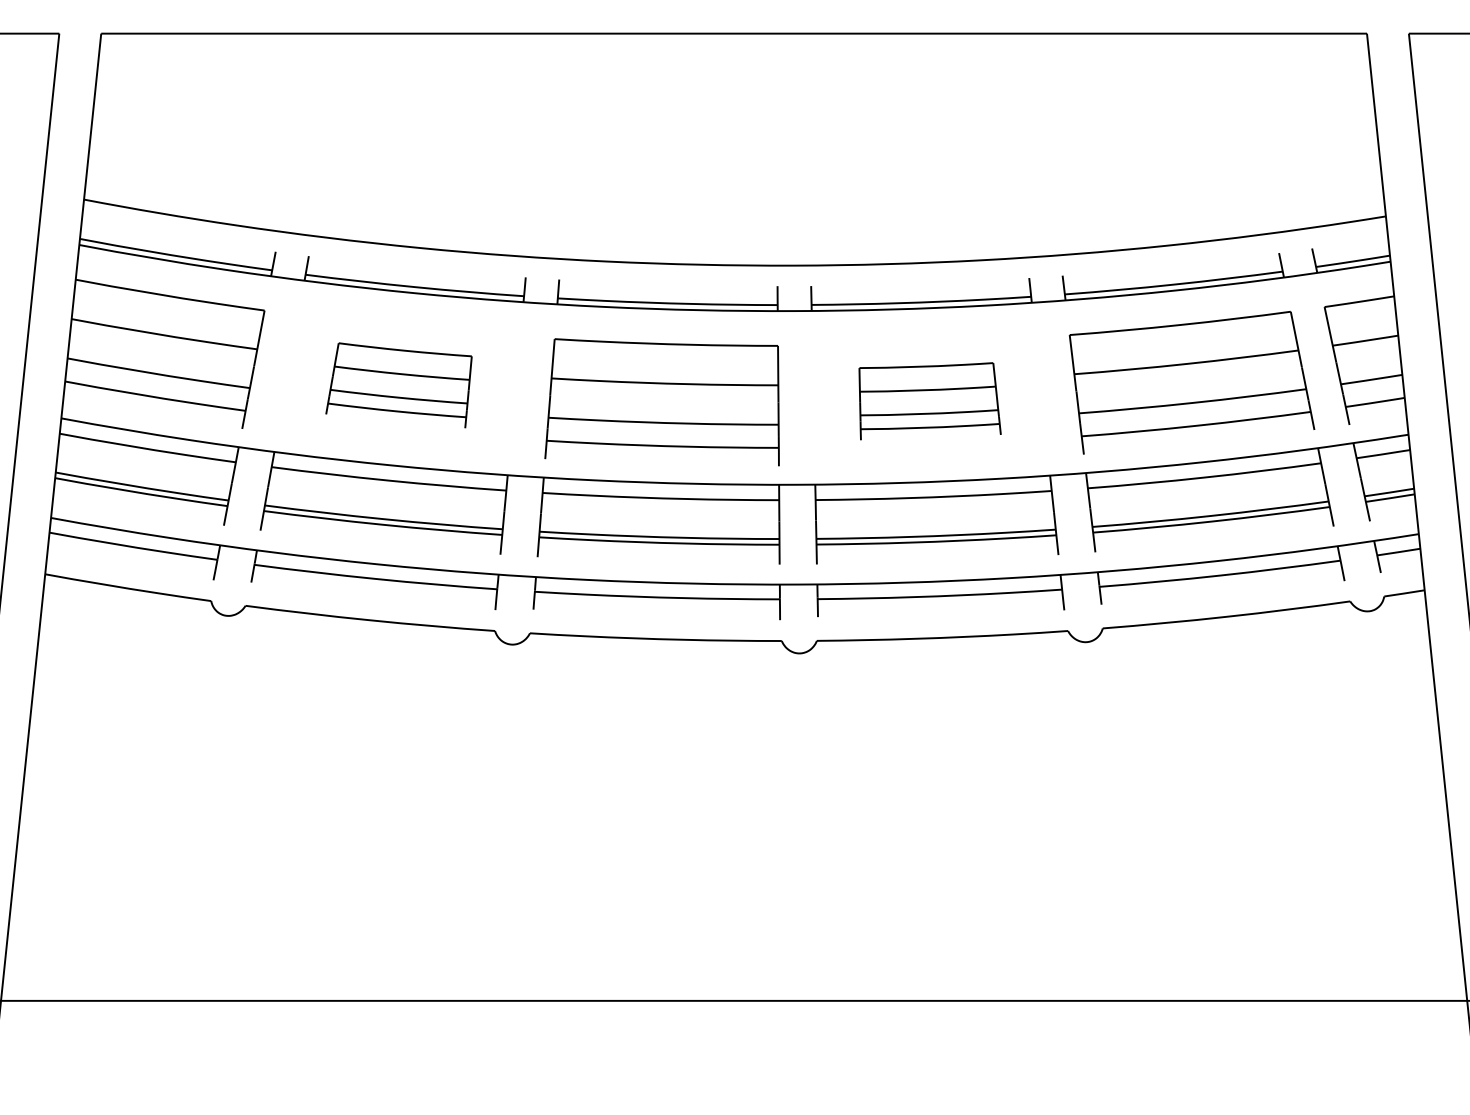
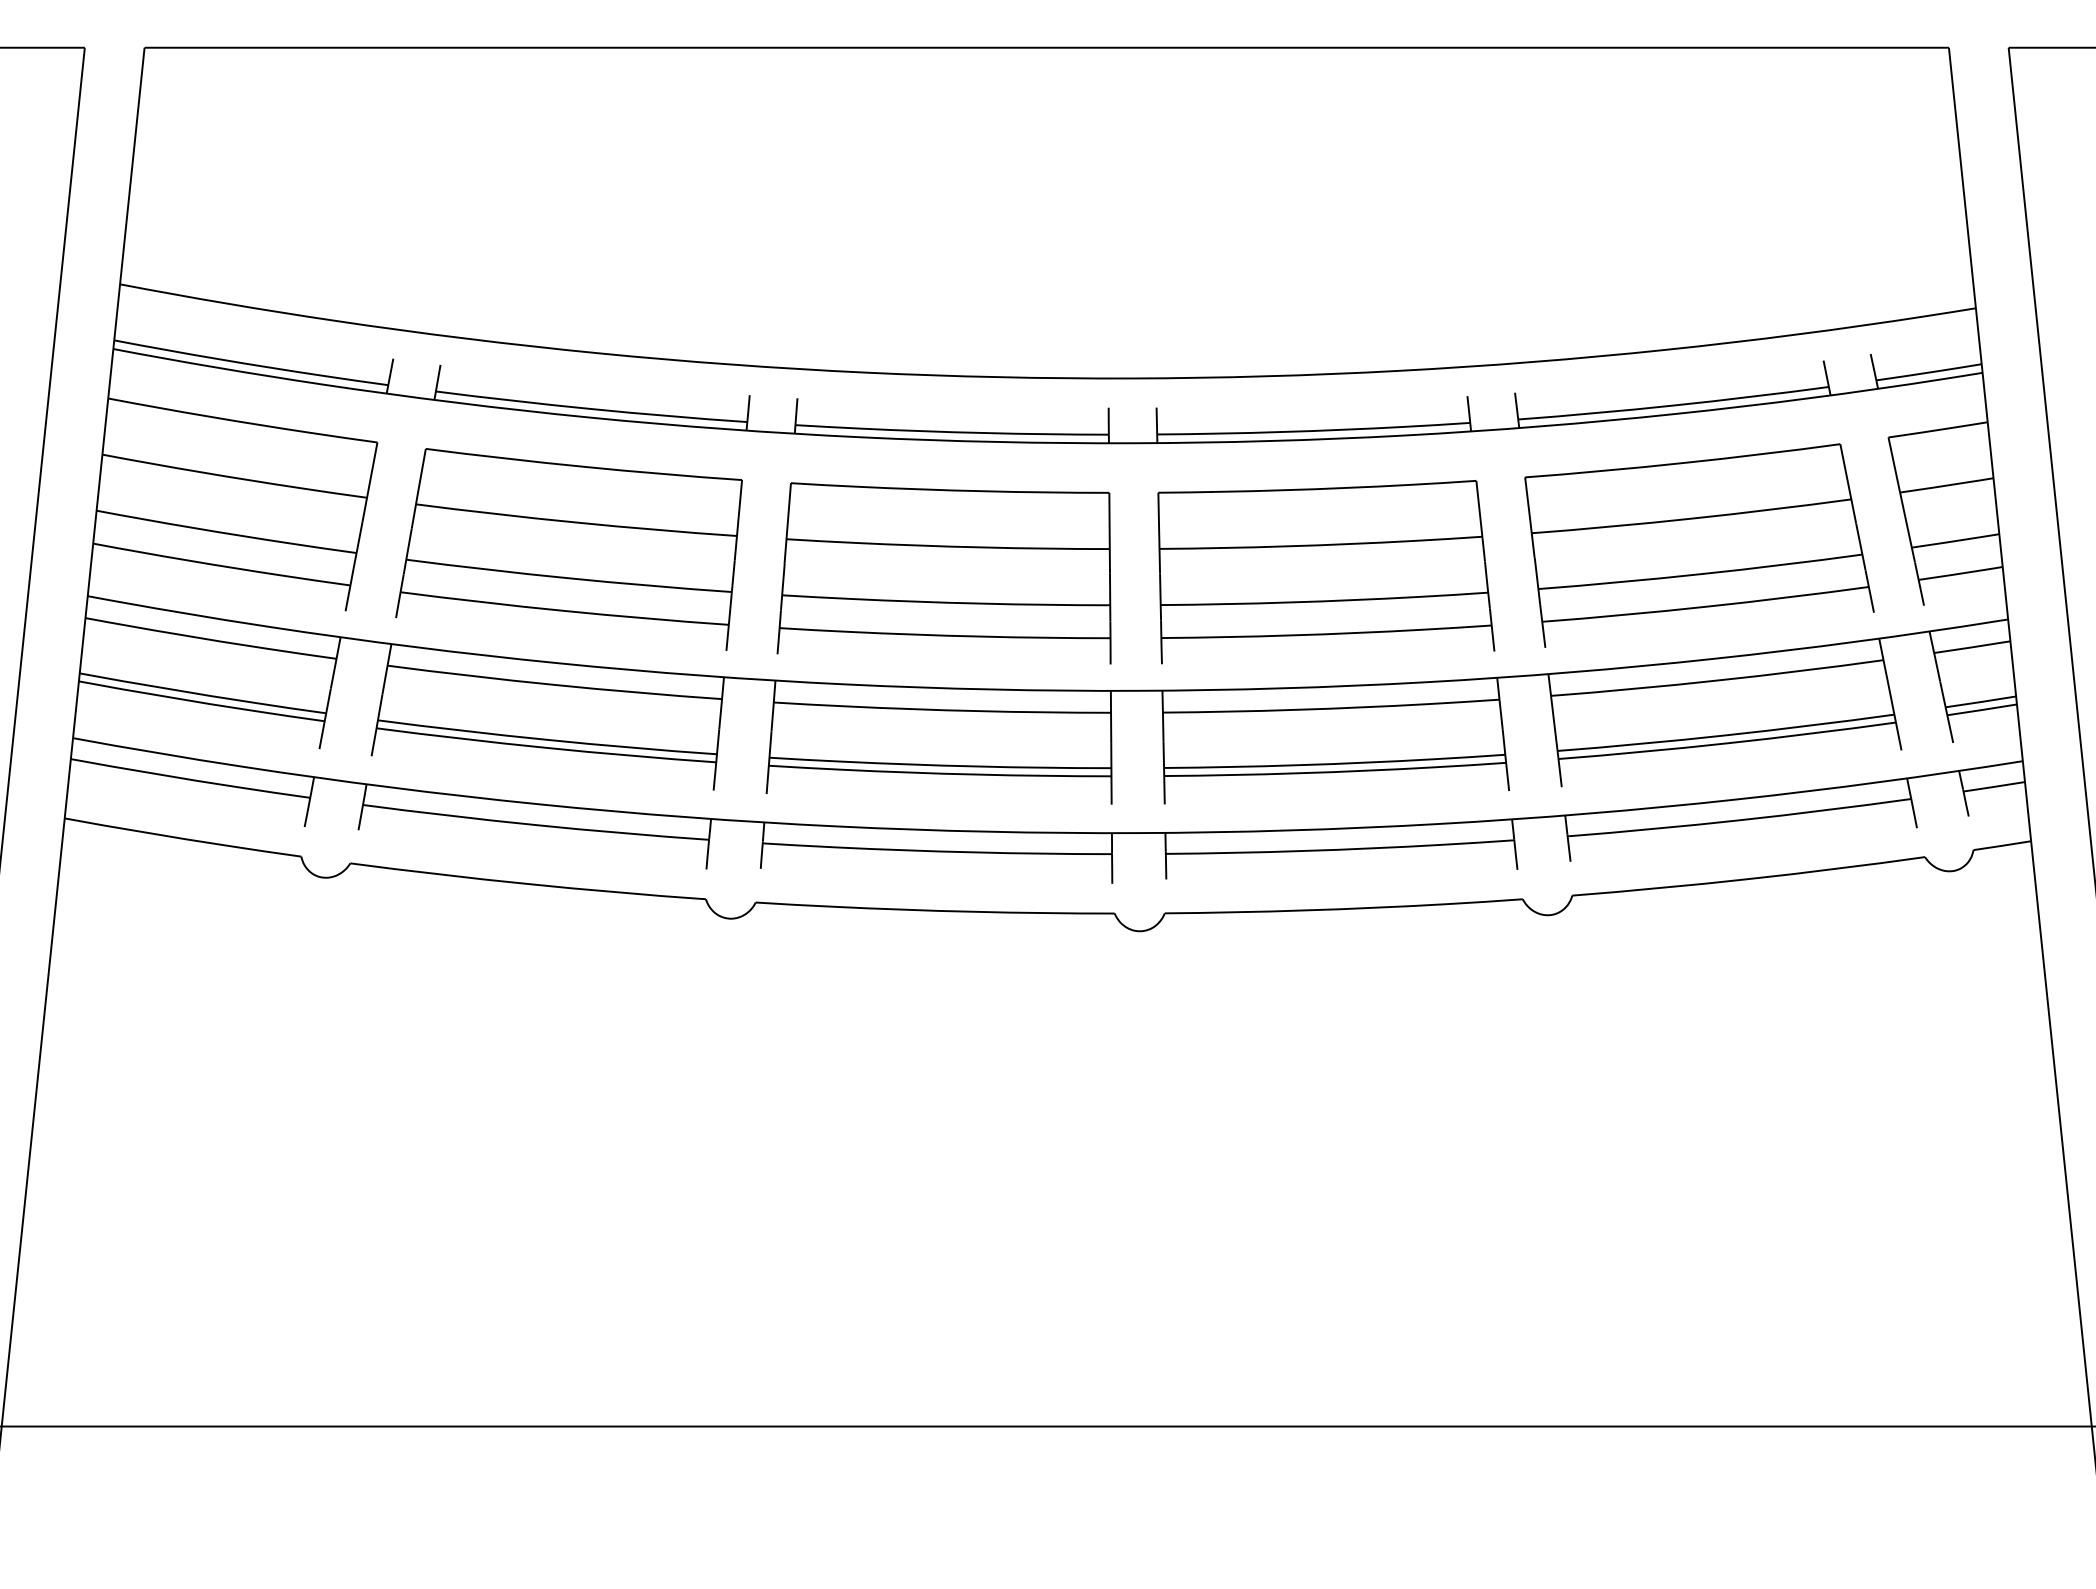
part: (398, 385) -> (568, 549), size x1.67
part: (929, 401) -> (1325, 572), size x1.67

